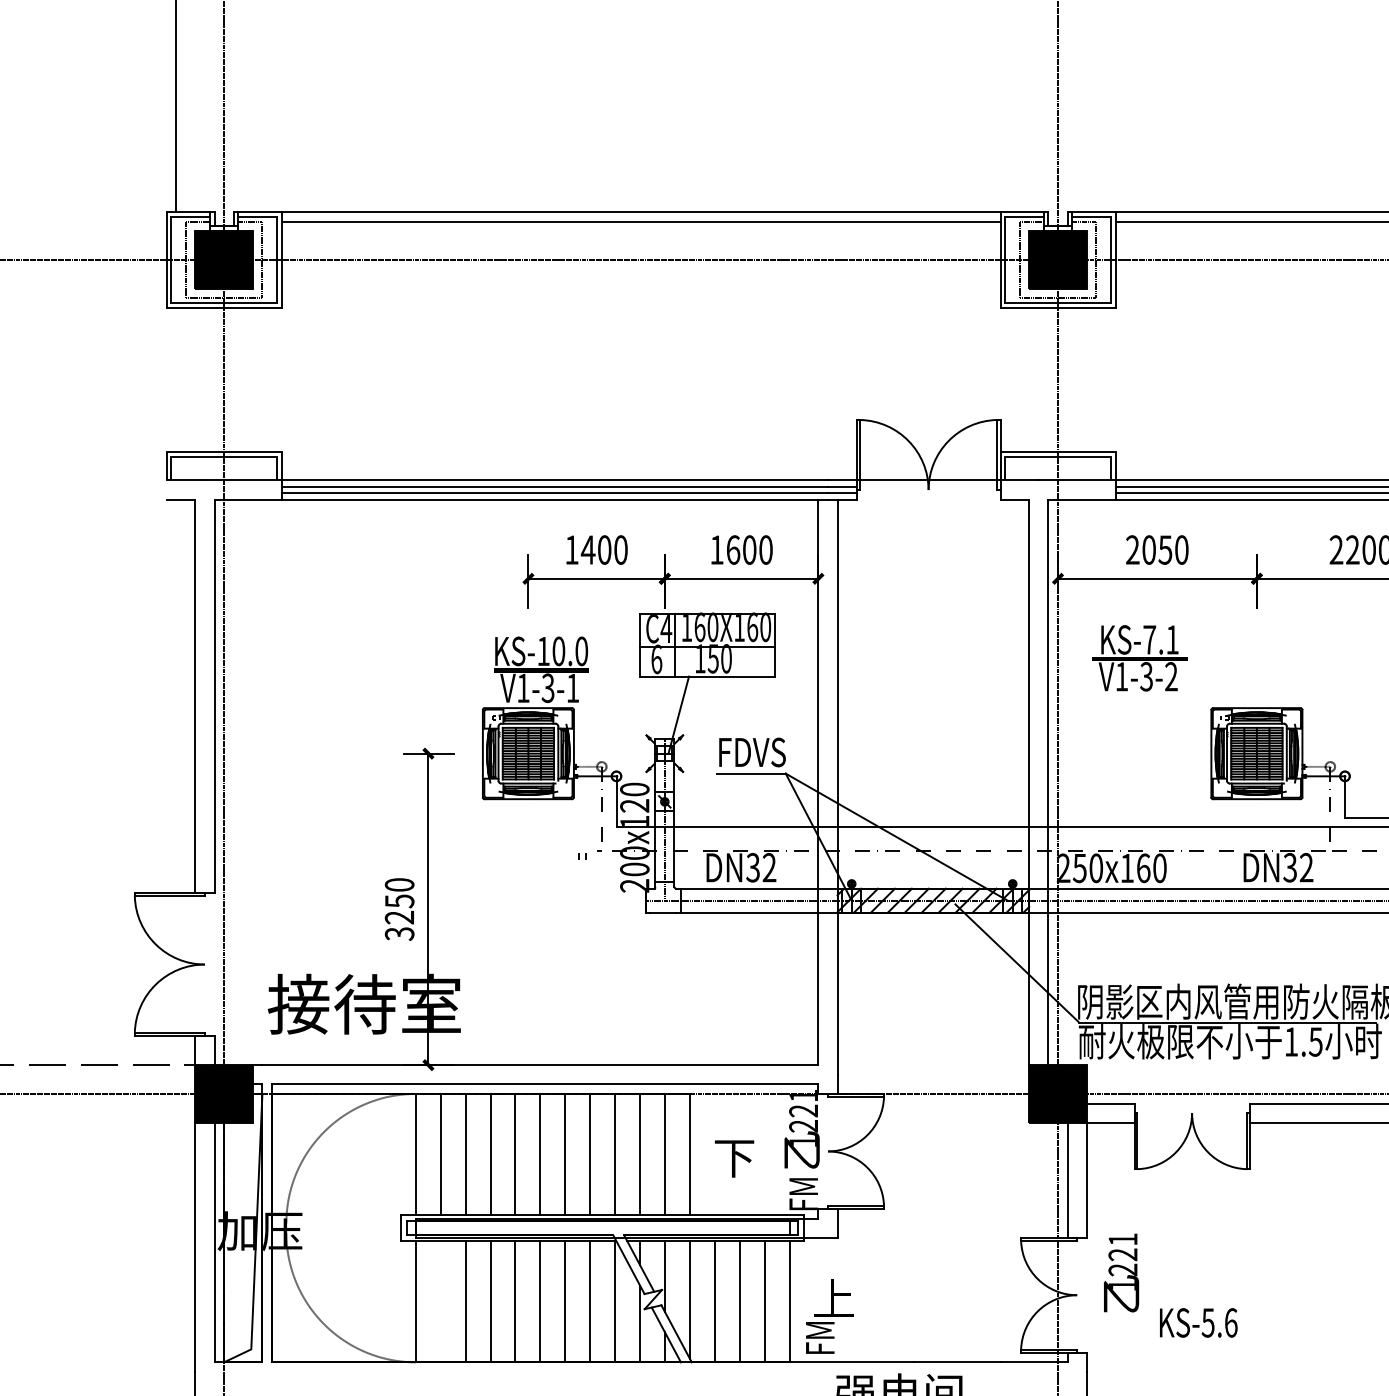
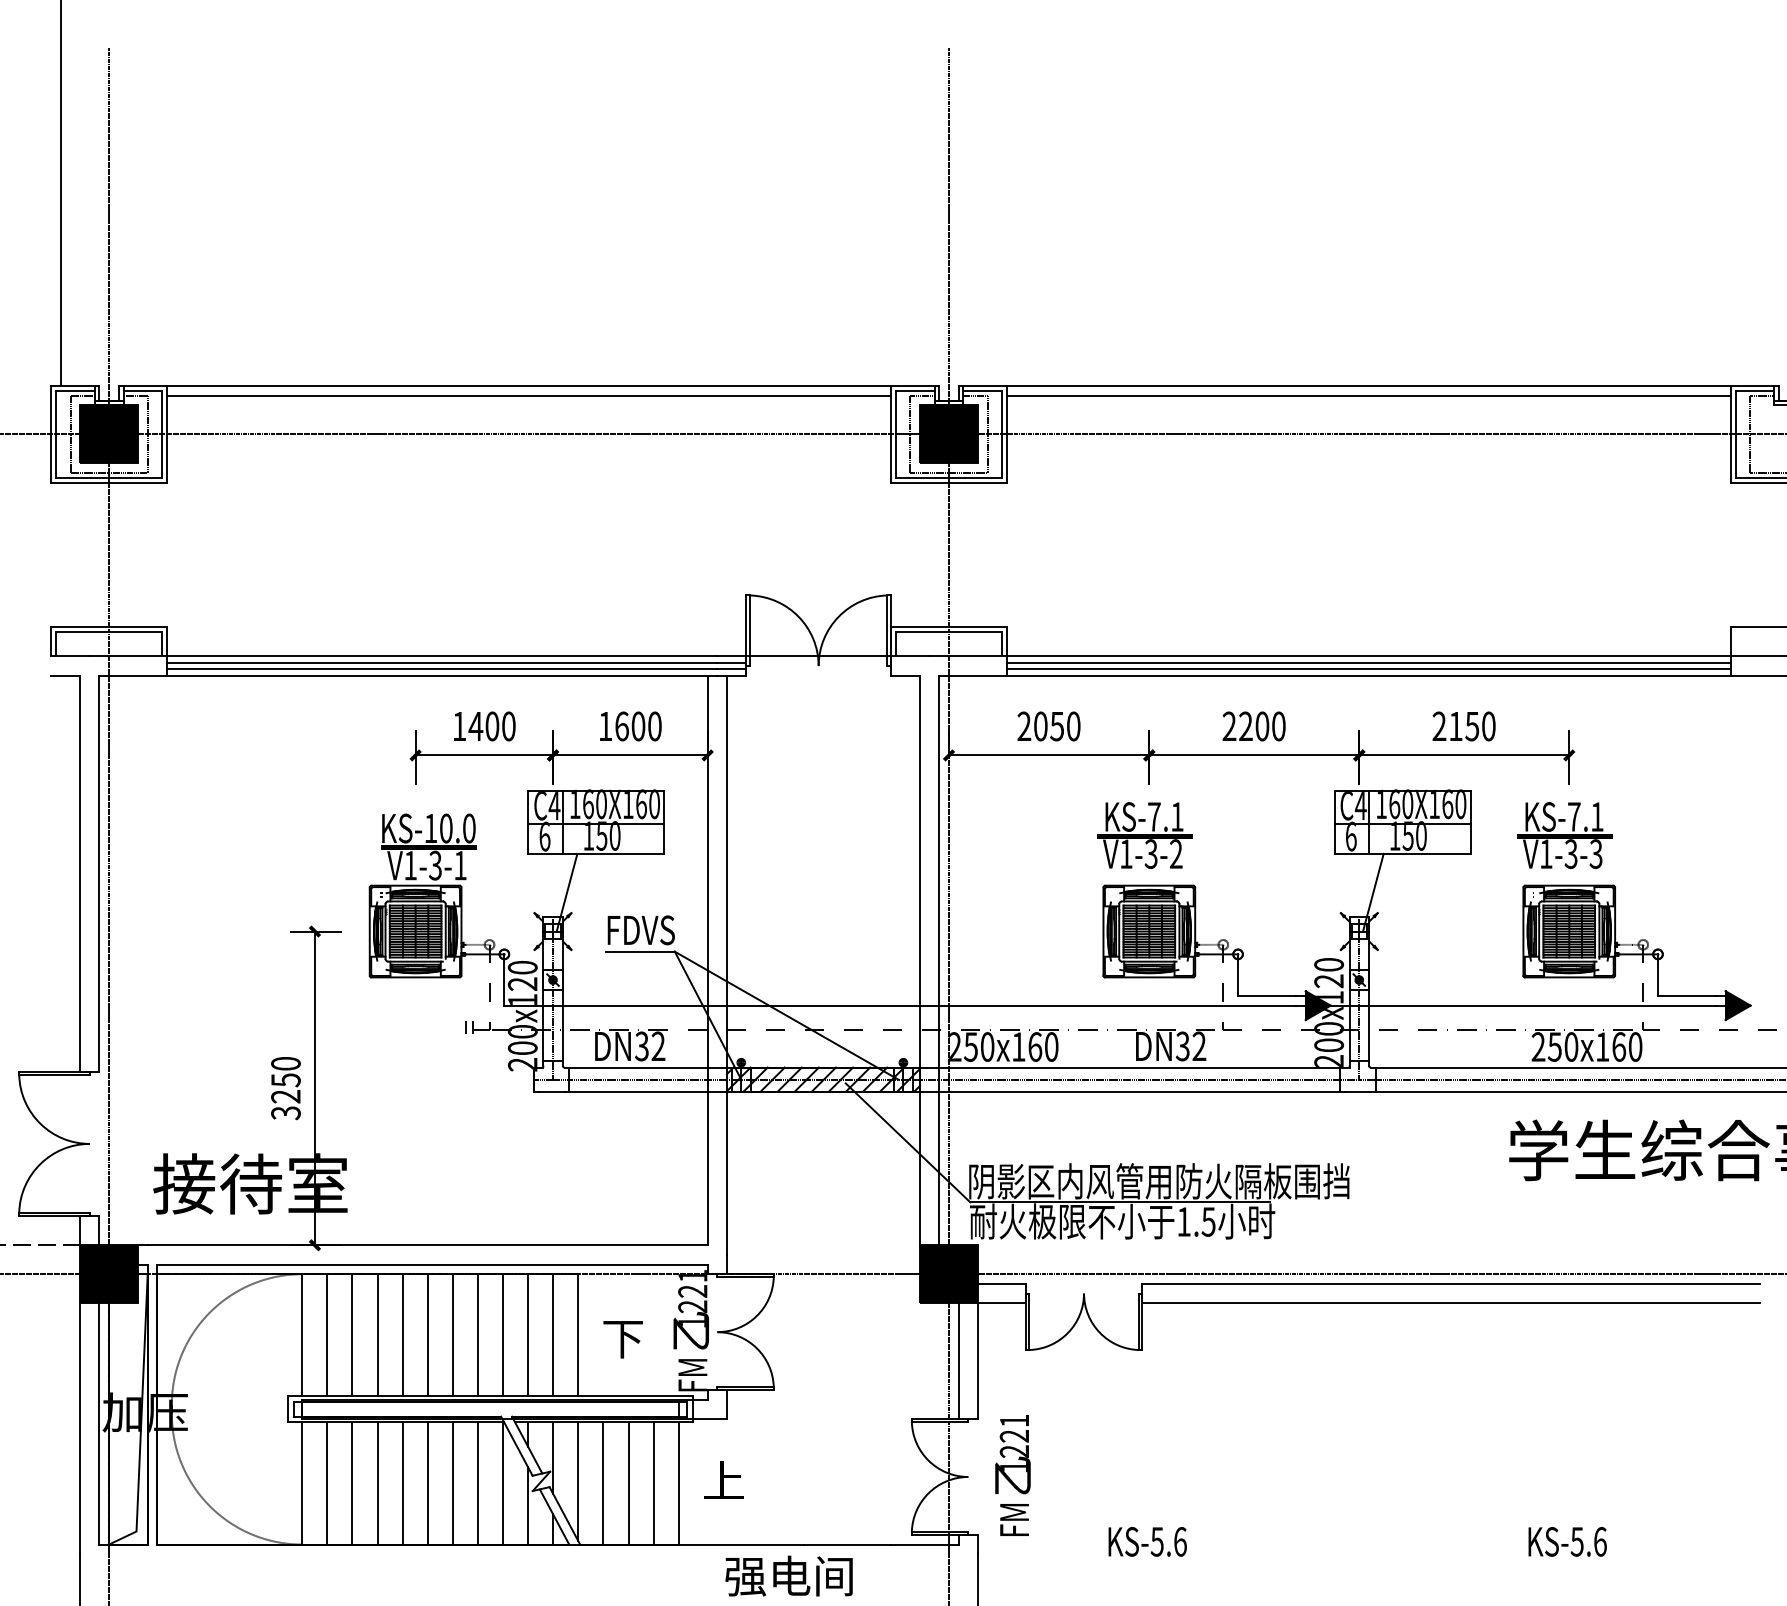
text: (1139, 658) -> (1144, 835), moved
line: (440, 1301) -> (327, 1483), added
text: (1198, 1322) -> (1147, 1541), moved
text: (820, 1337) -> (1014, 1519), moved

